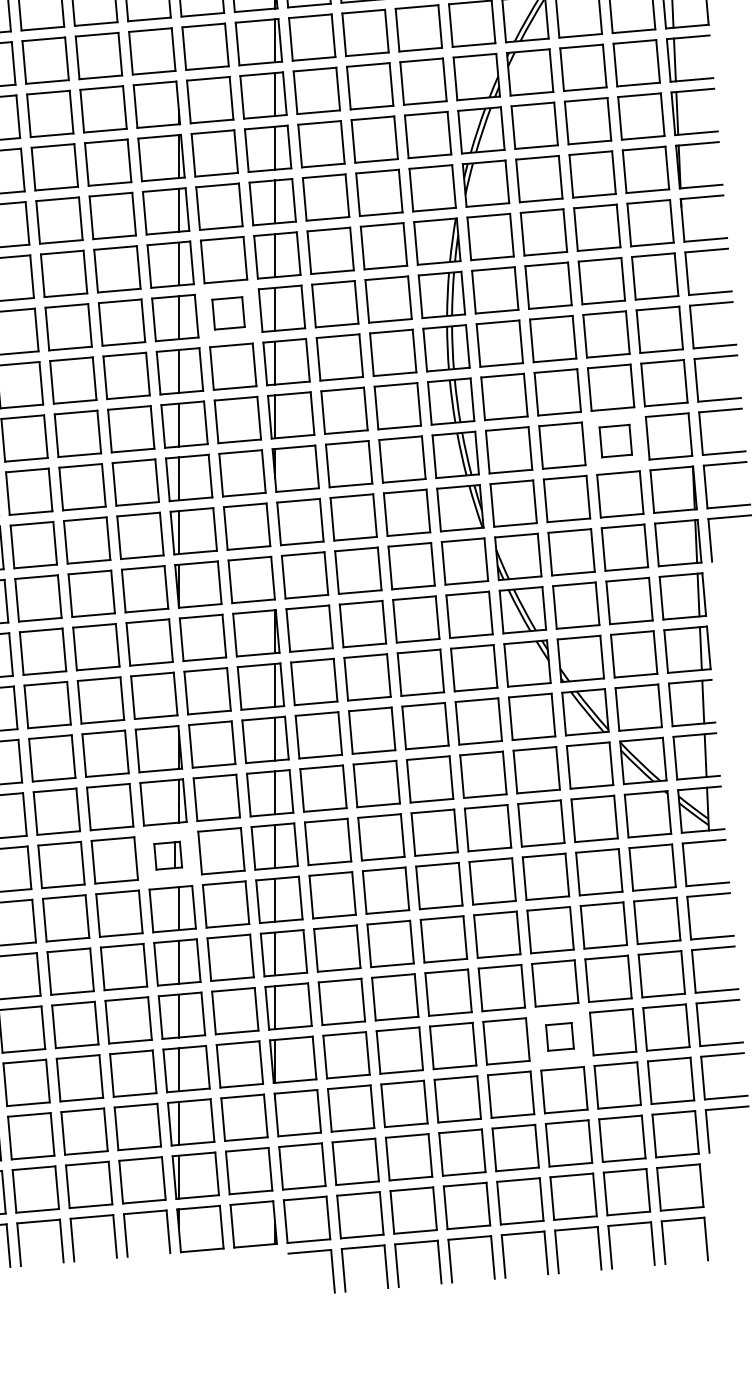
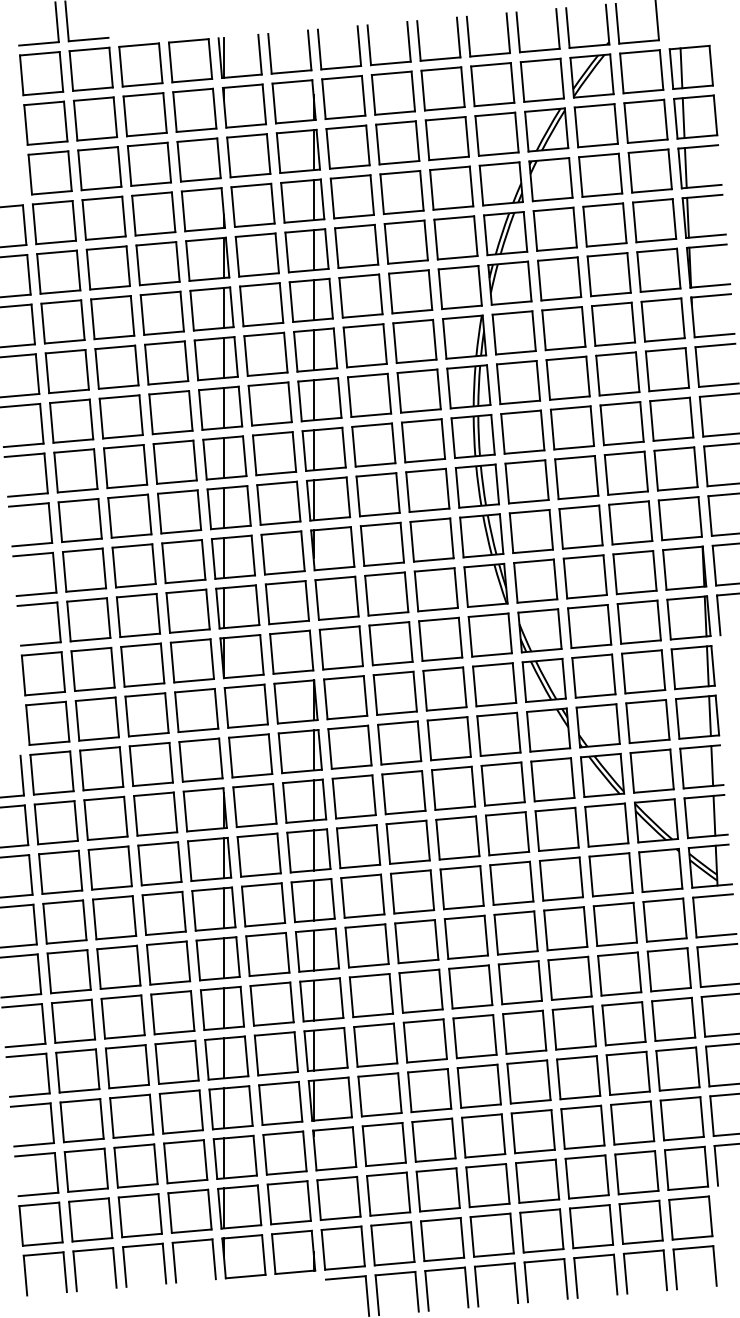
part: (227, 312) -> (269, 403), size x1.43
part: (615, 440) -> (630, 522), size x1.43
part: (167, 855) -> (213, 908), size x1.67
part: (559, 1036) -> (578, 1077), size x1.67

